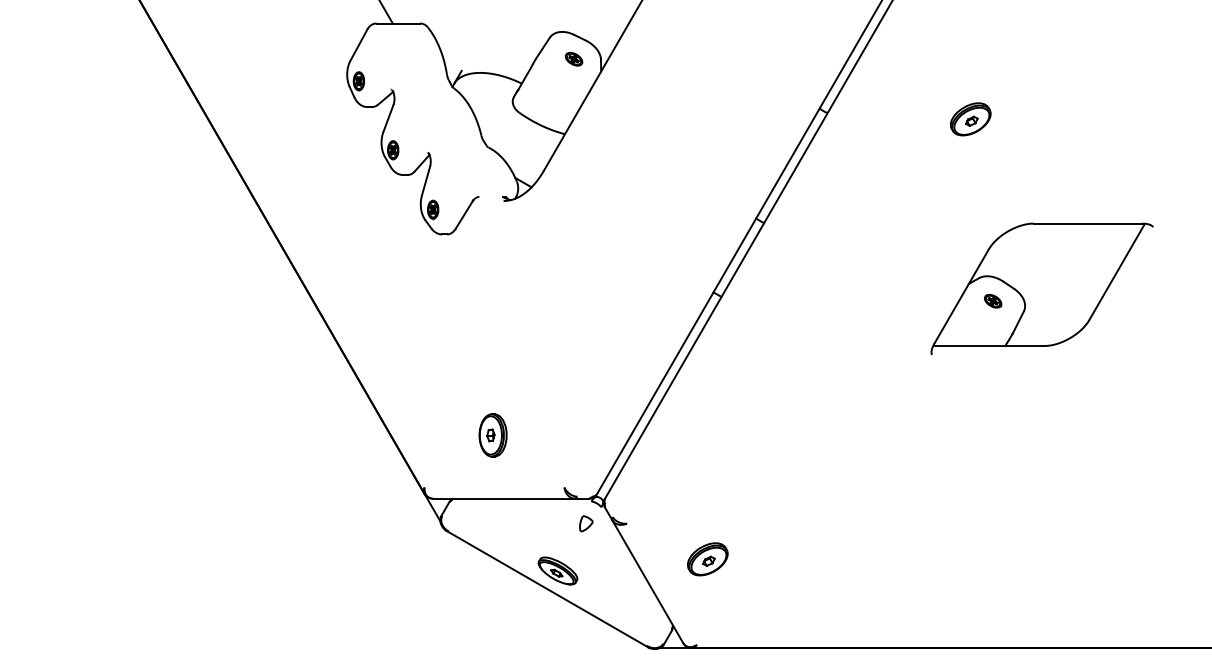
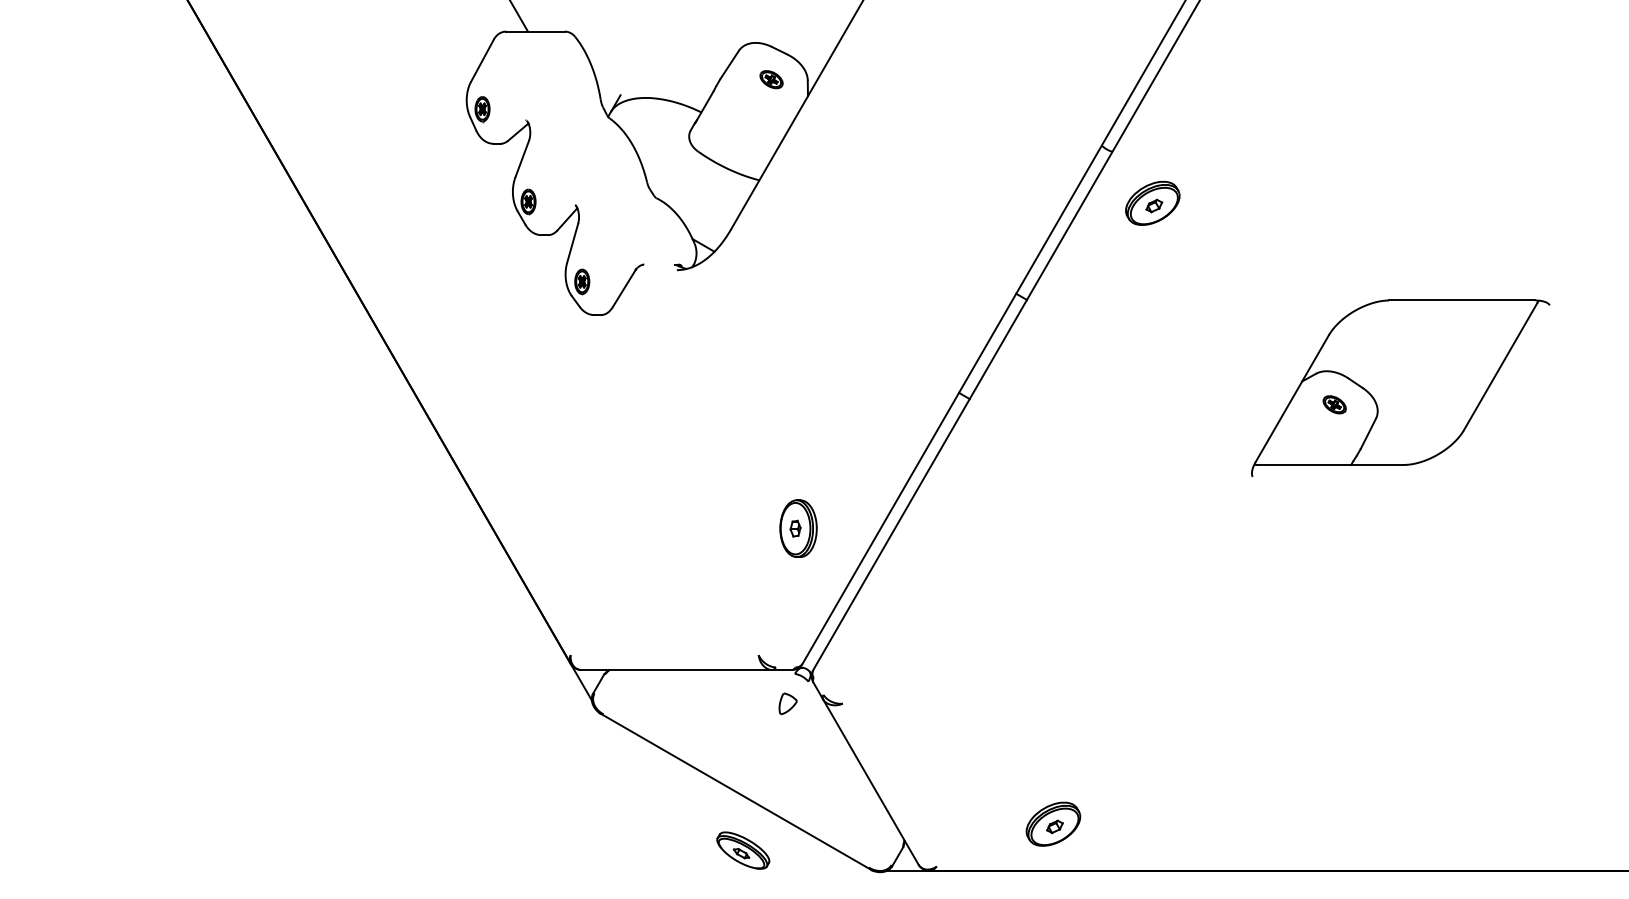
part: (970, 119) -> (1152, 203), moved
part: (492, 435) -> (797, 528), moved
part: (707, 559) -> (1053, 824), moved
part: (557, 570) -> (742, 849), moved

